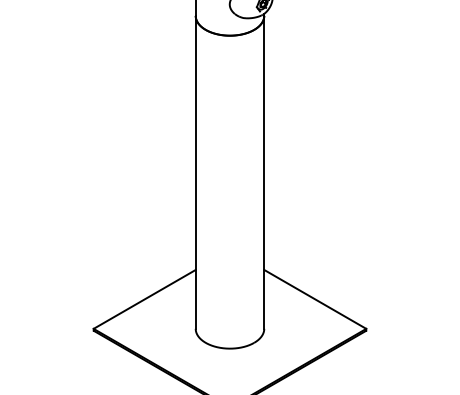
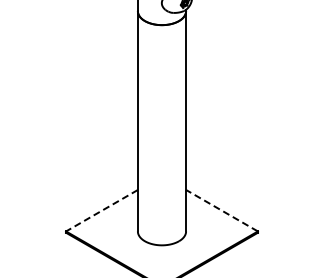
line: (144, 299) -> (101, 210), solid -> dashed
line: (314, 299) -> (221, 210), solid -> dashed

